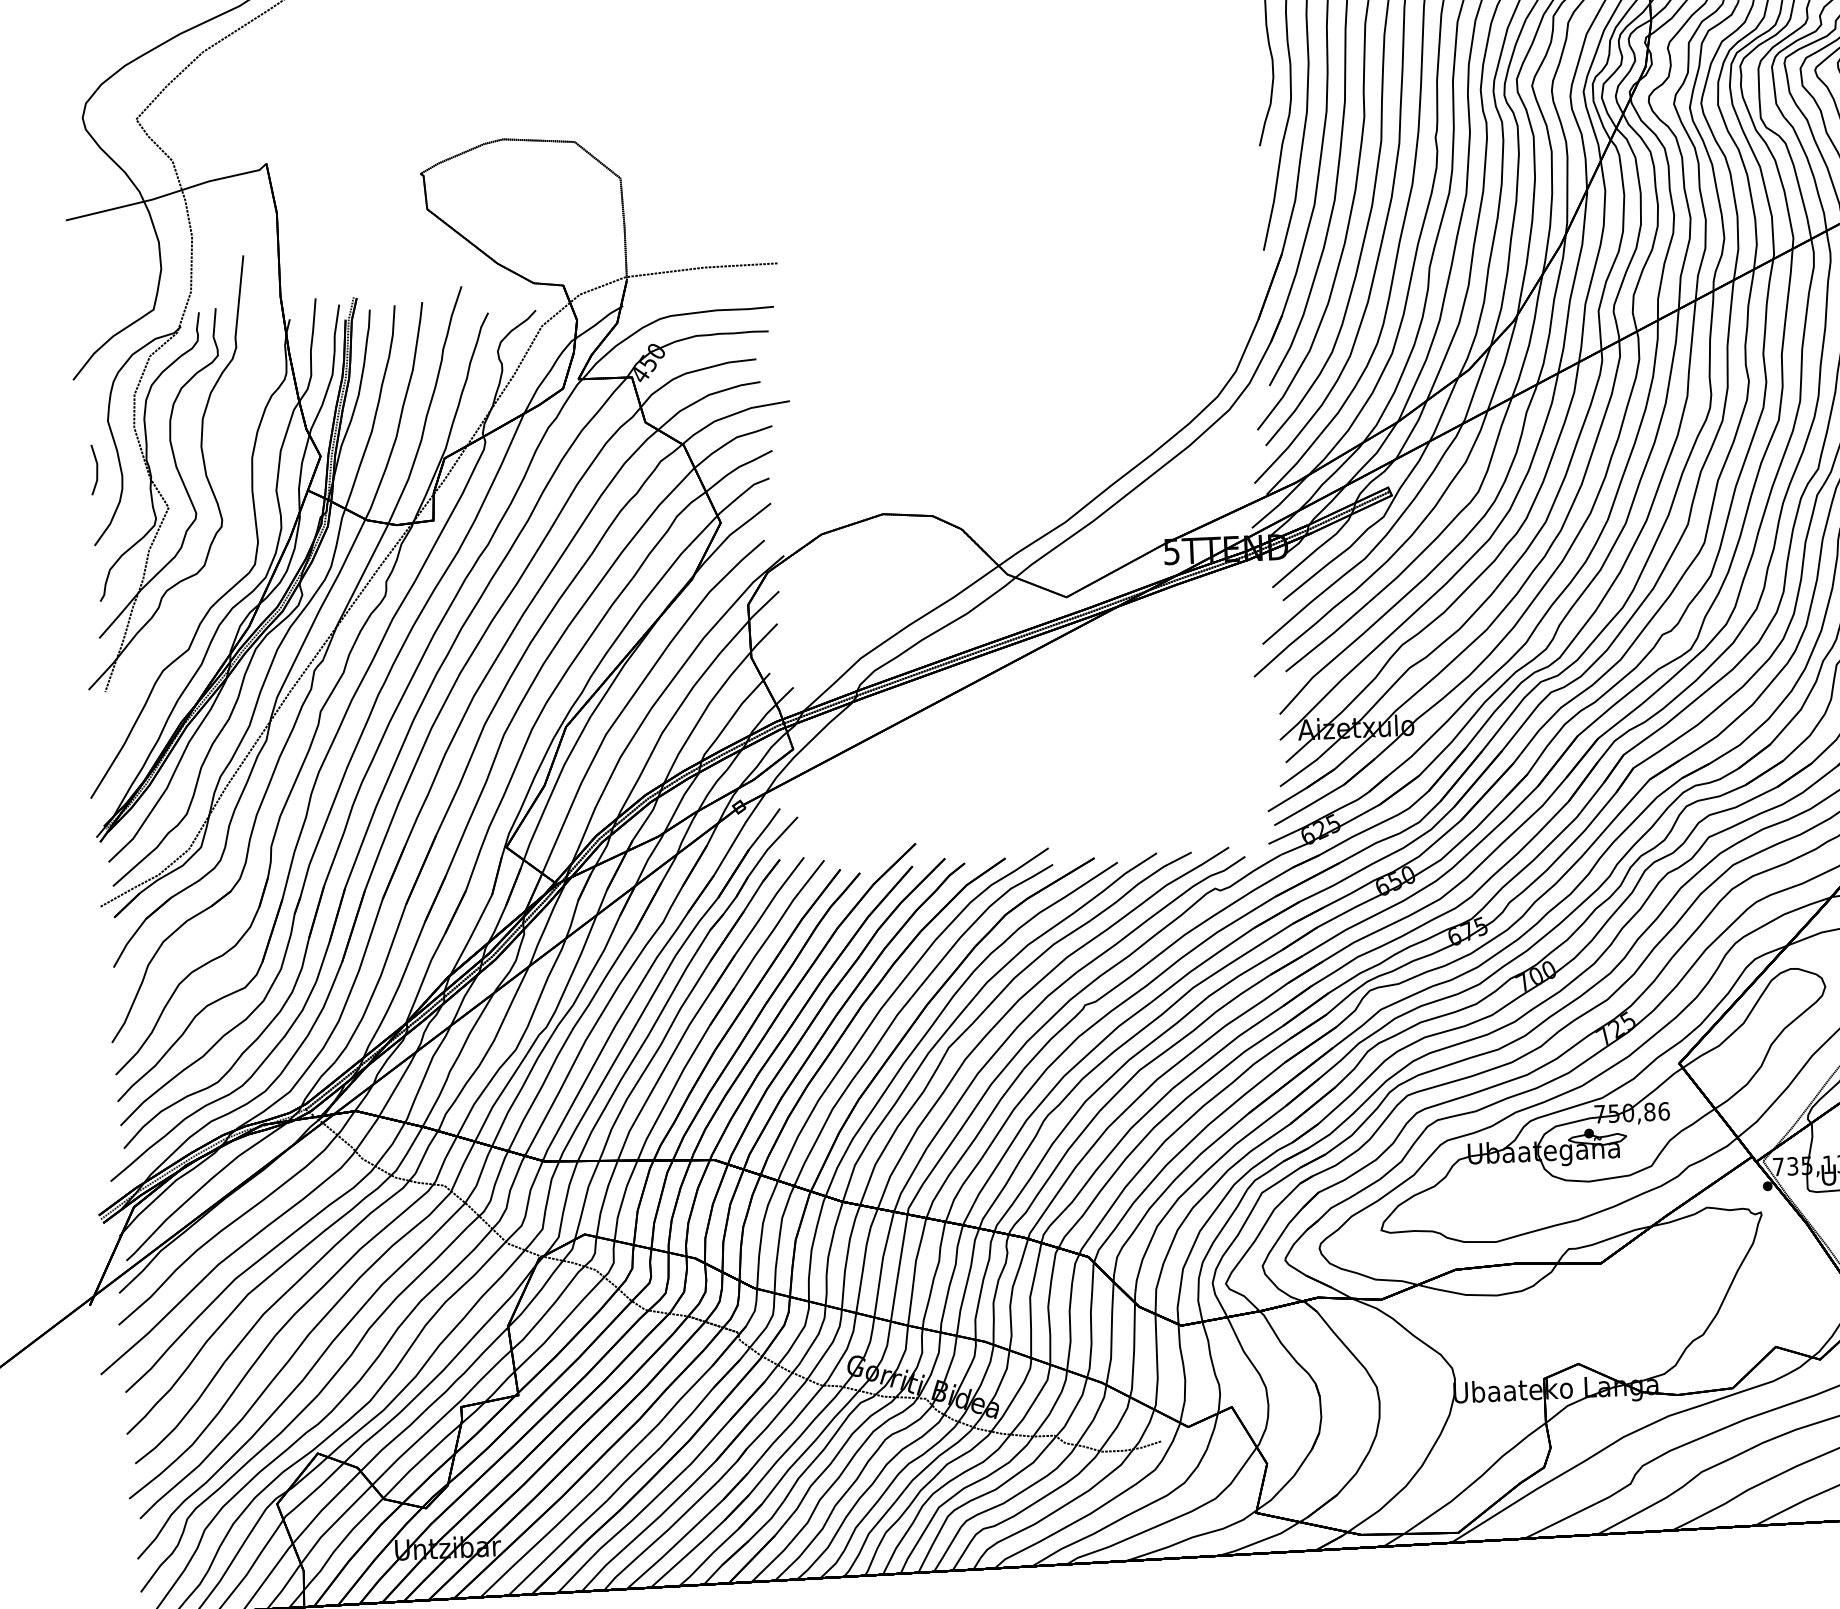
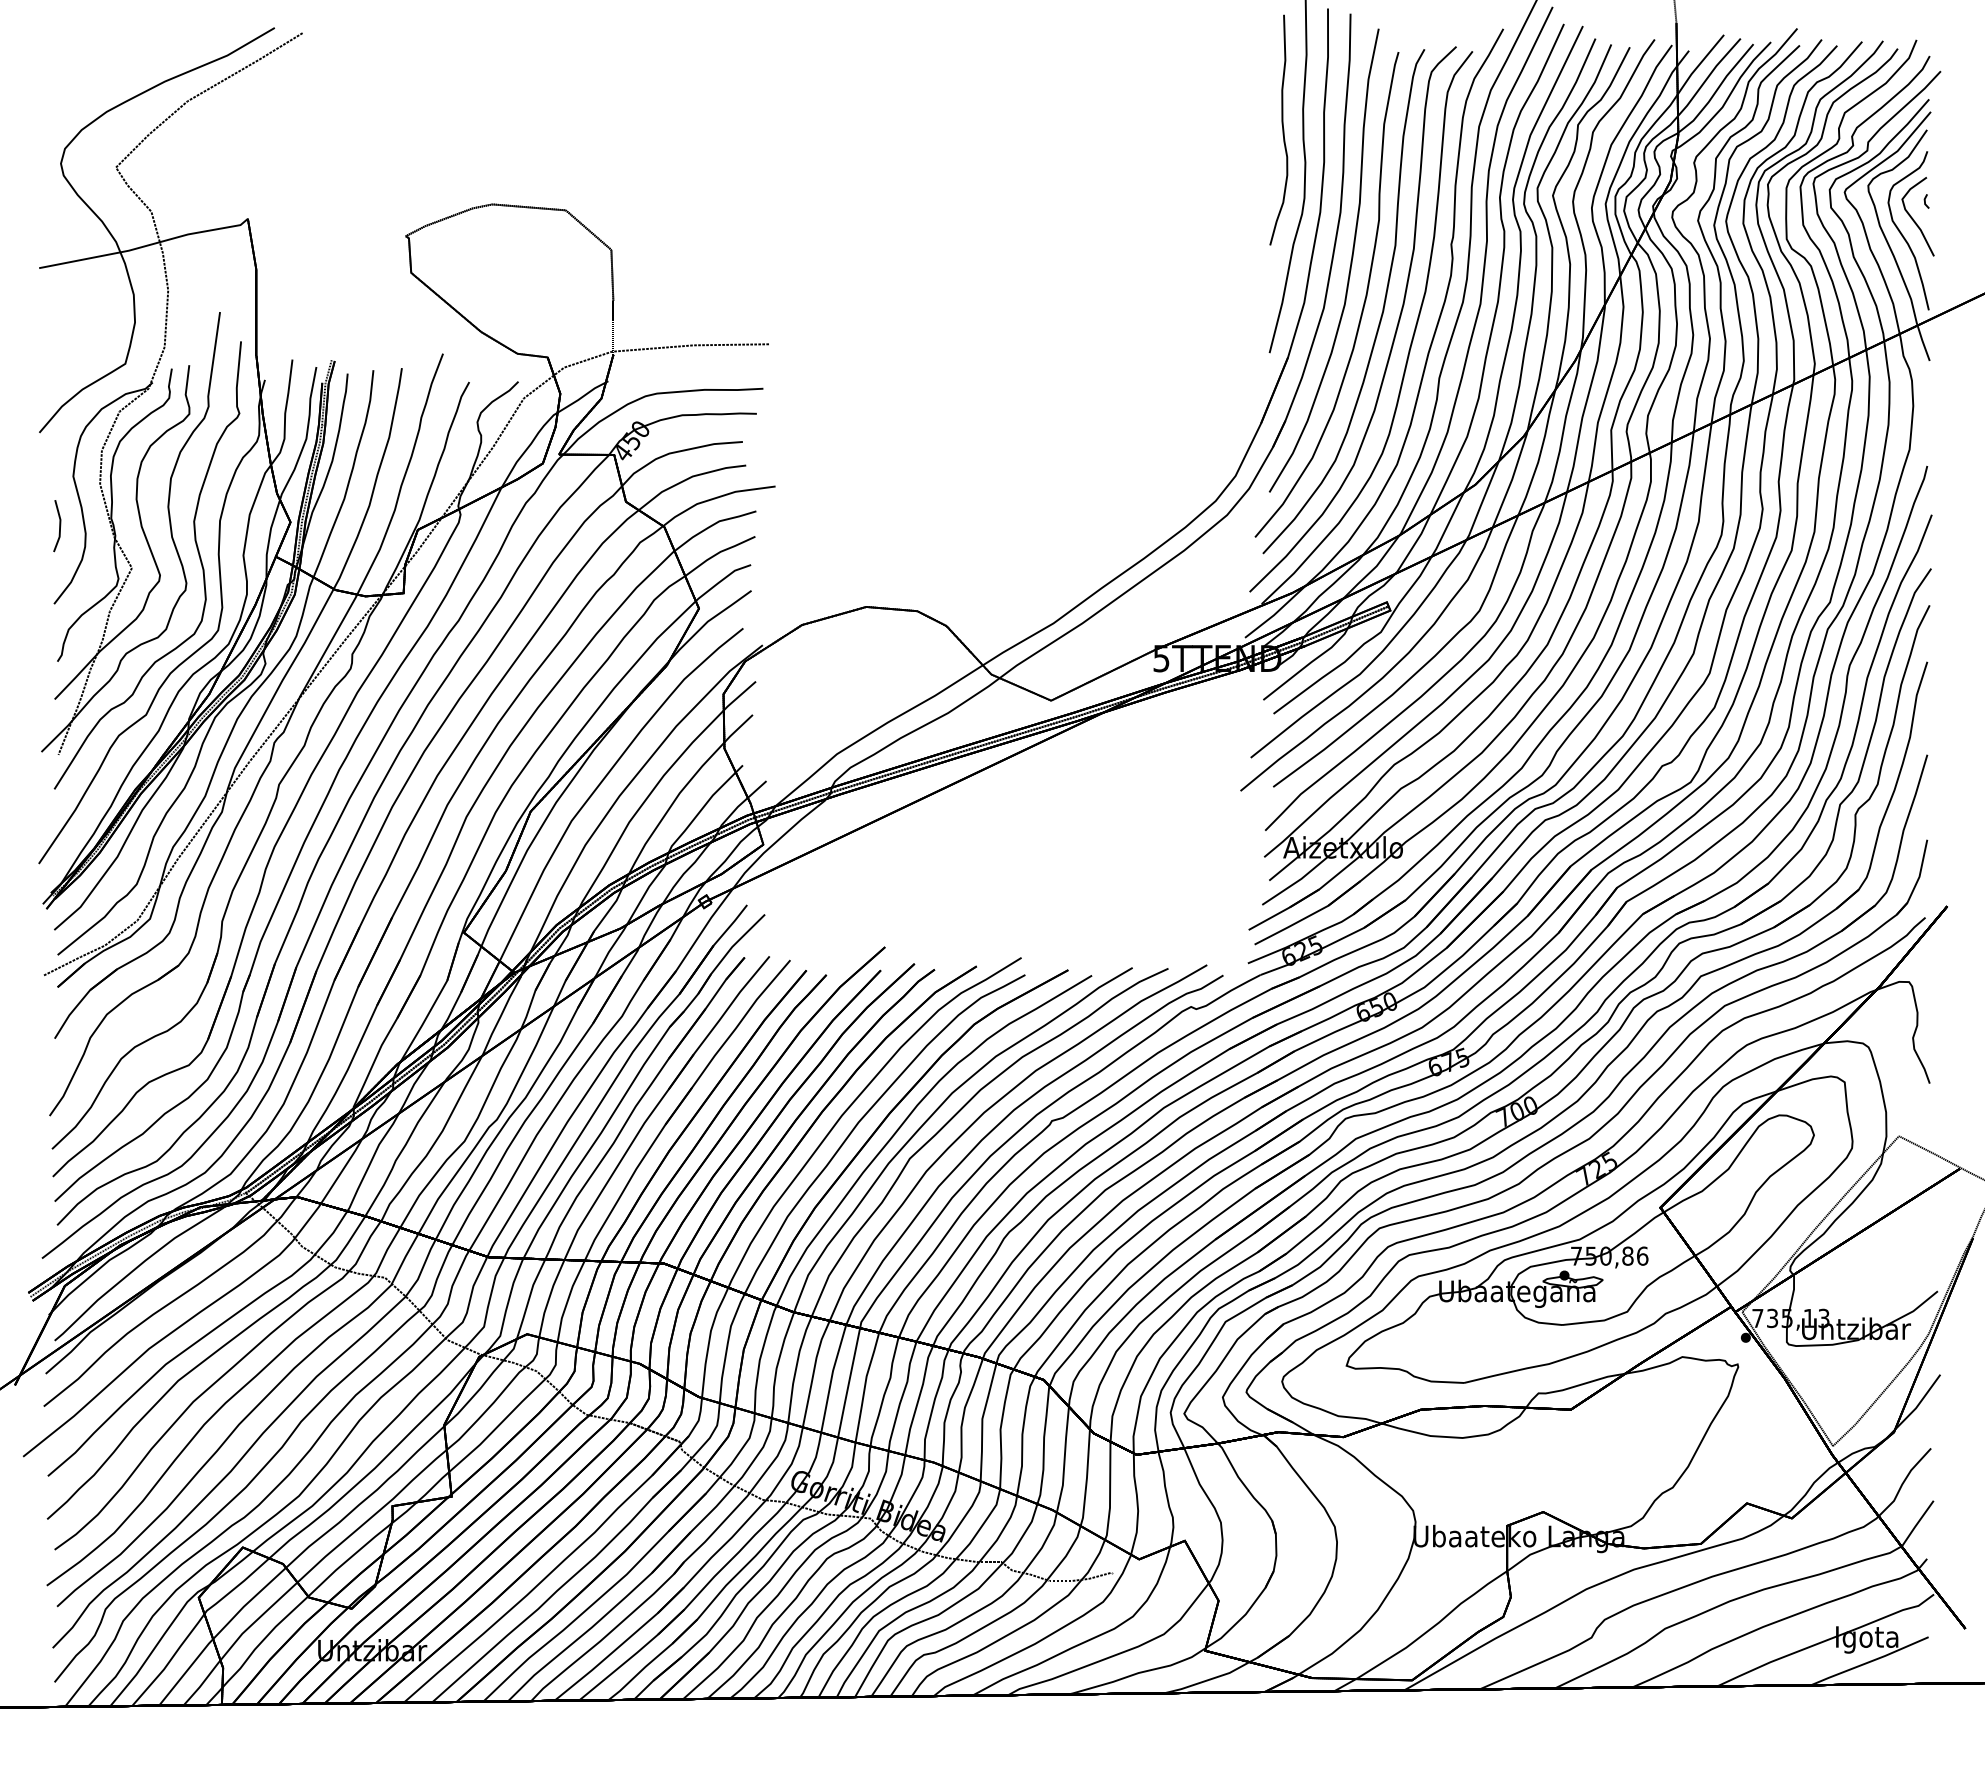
part: (231, 489) -> (197, 552), added

